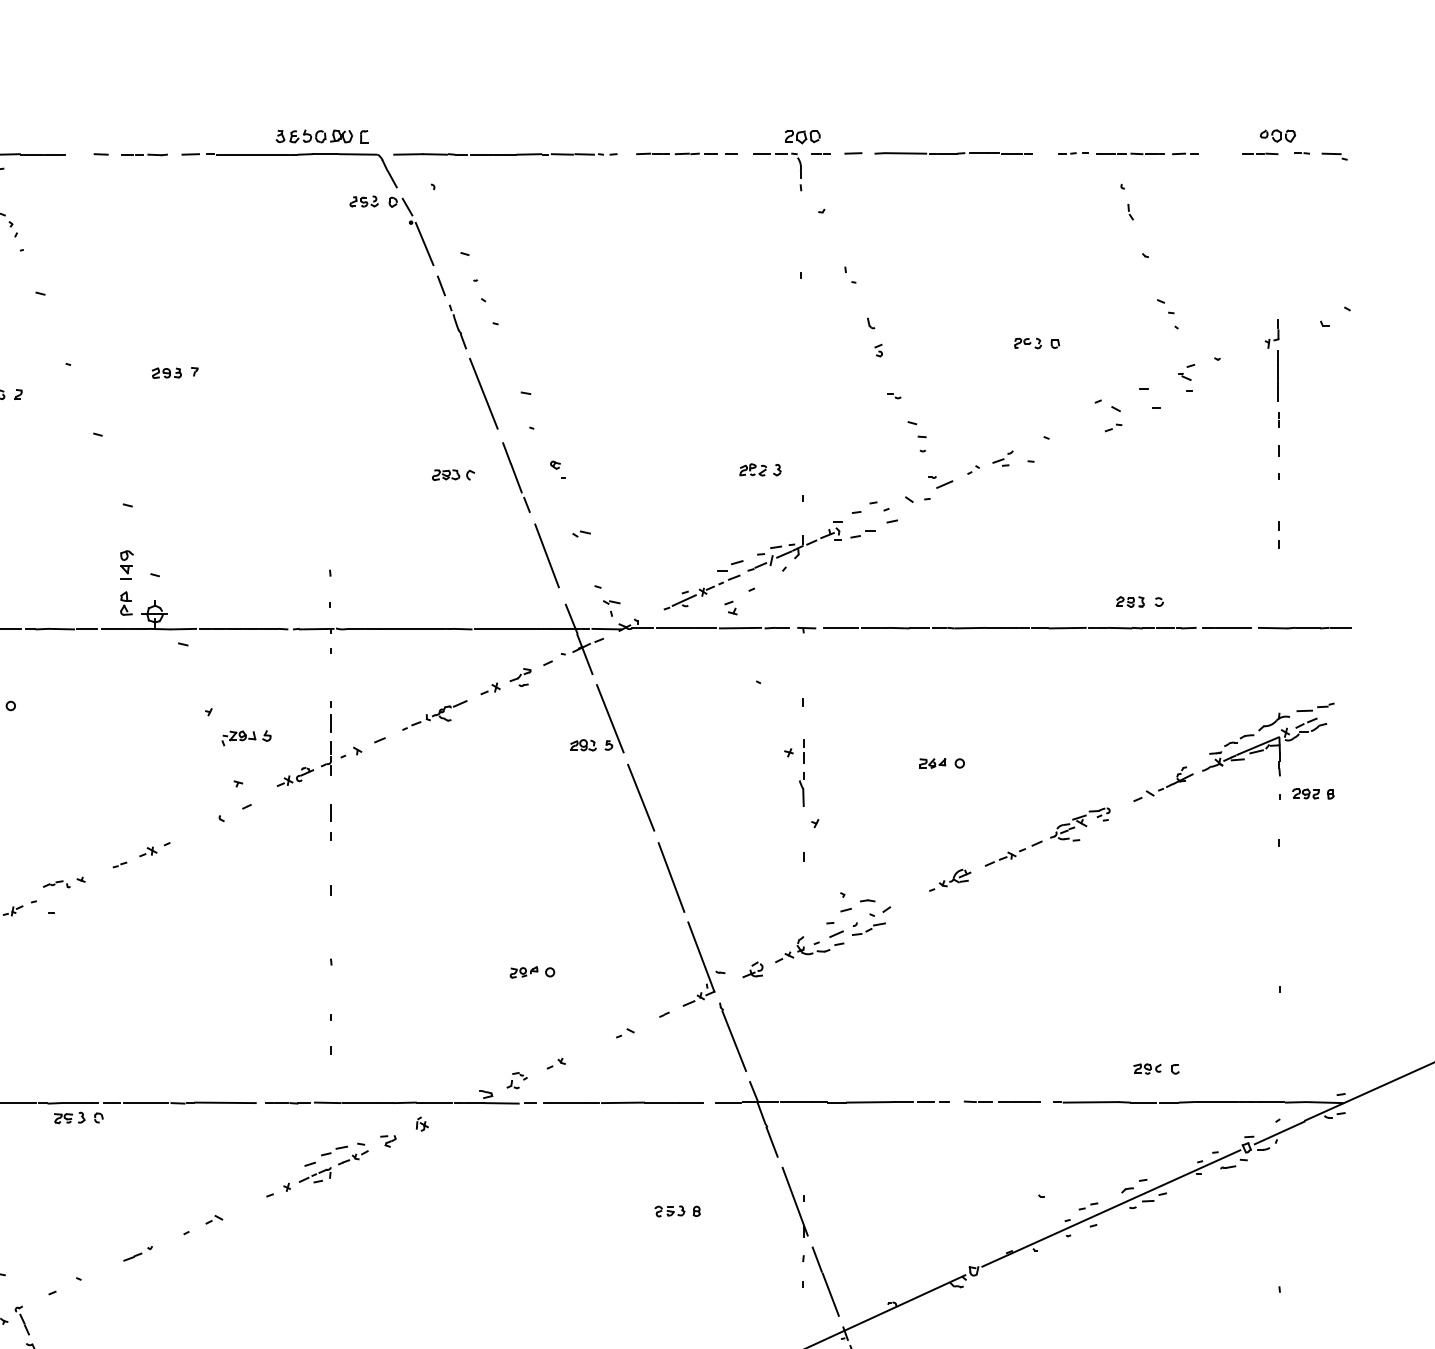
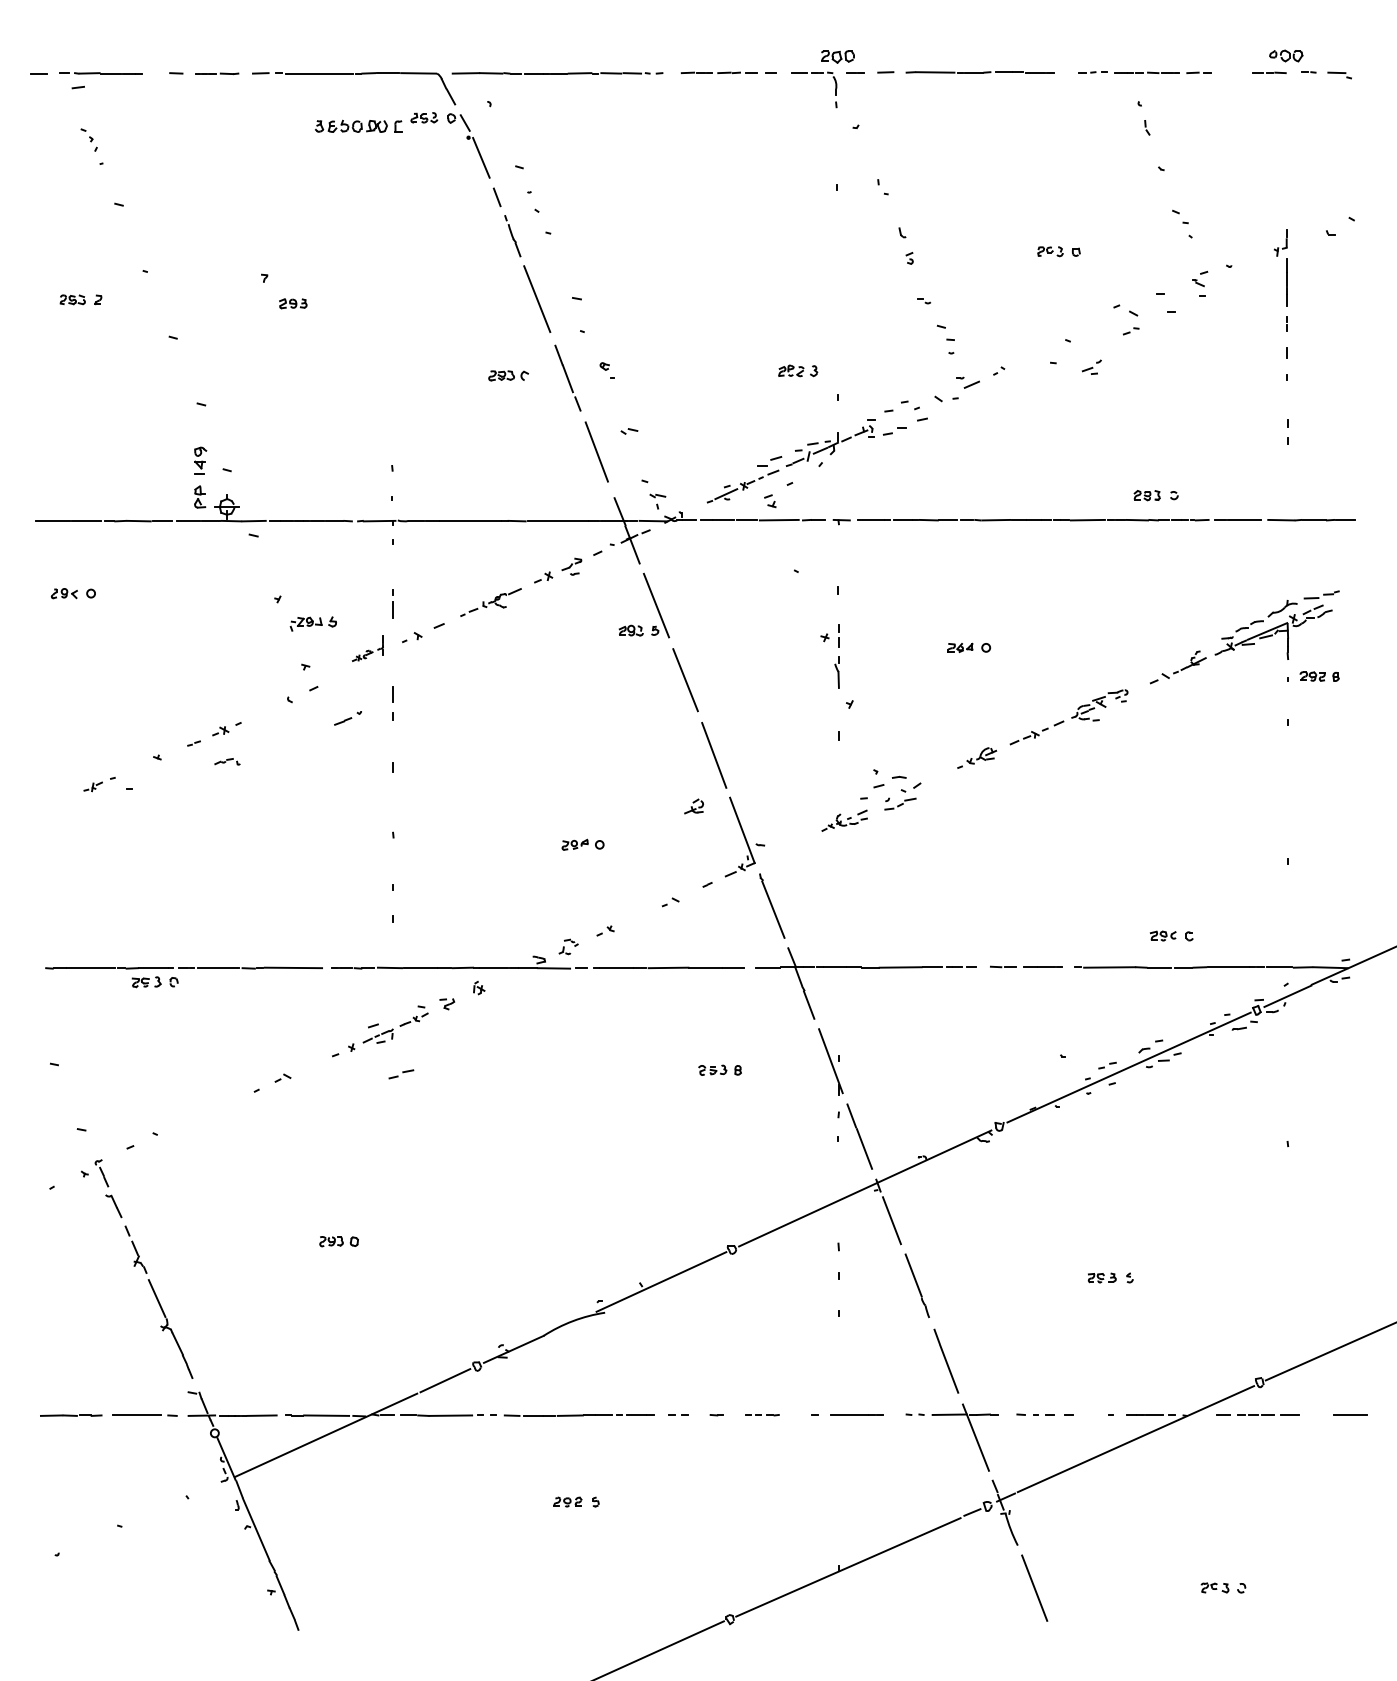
part: (321, 135) -> (358, 125), moved
part: (167, 372) -> (293, 303), moved
part: (1002, 457) -> (1091, 366), moved
part: (303, 764) -> (367, 648), size x0.6
part: (56, 883) -> (227, 761), moved
part: (809, 946) -> (844, 820), size x0.7
part: (752, 969) -> (693, 806), moved
part: (334, 1151) -> (401, 1074), moved
part: (137, 1253) -> (347, 718), moved

